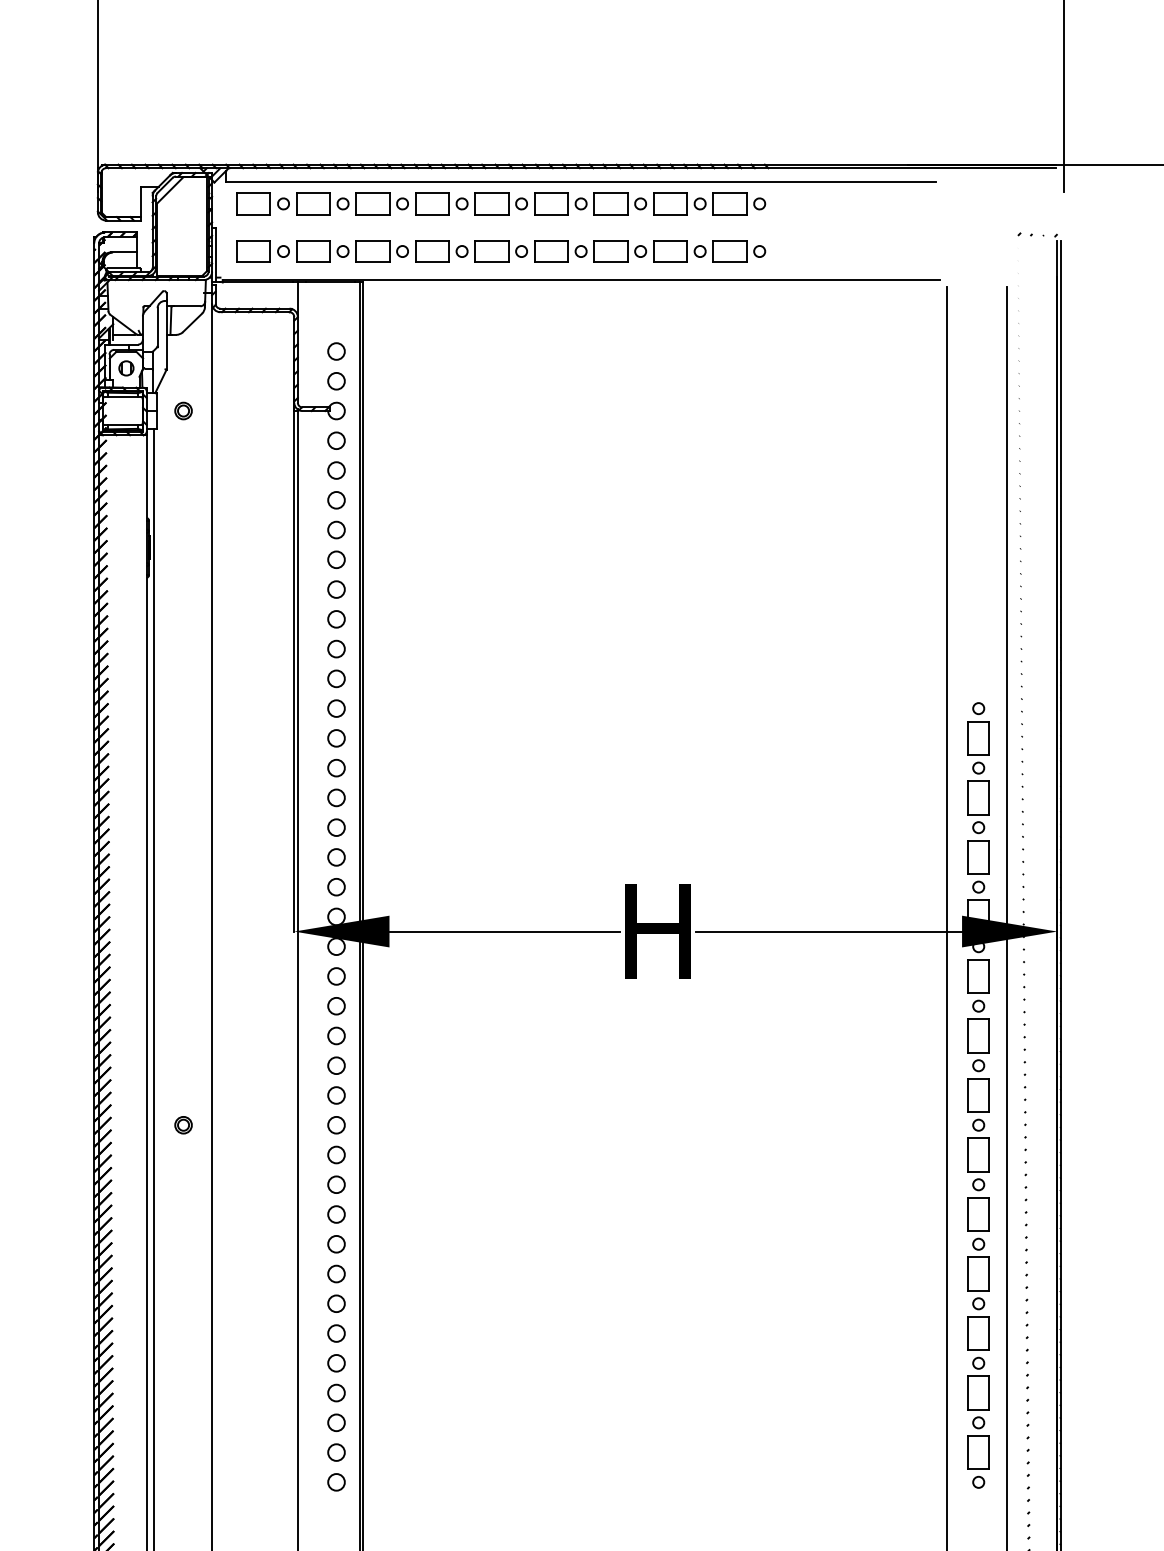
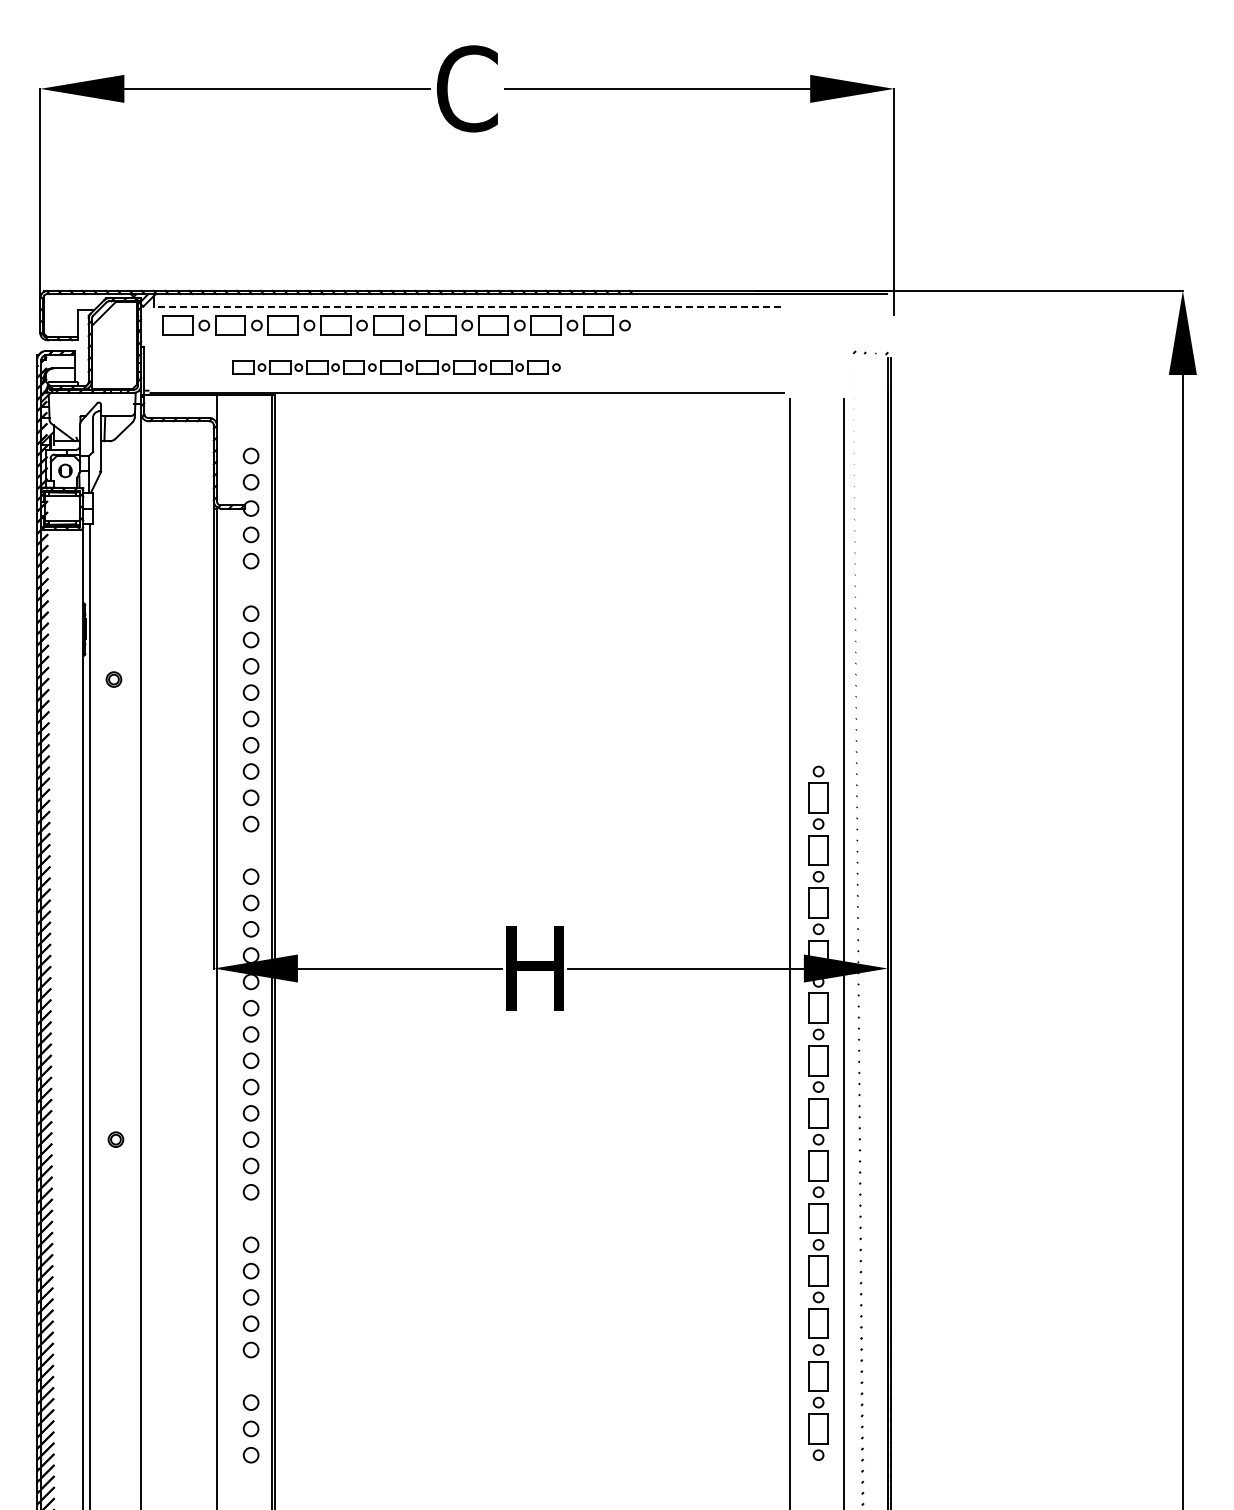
line: (580, 182) -> (466, 306), solid -> dashed
part: (501, 251) -> (396, 367), size x0.7
part: (183, 410) -> (113, 679), moved
circle: (335, 500) -> (250, 587), removed
circle: (335, 797) -> (250, 850), removed
circle: (335, 1214) -> (250, 1218), removed
circle: (335, 1393) -> (250, 1376), removed

